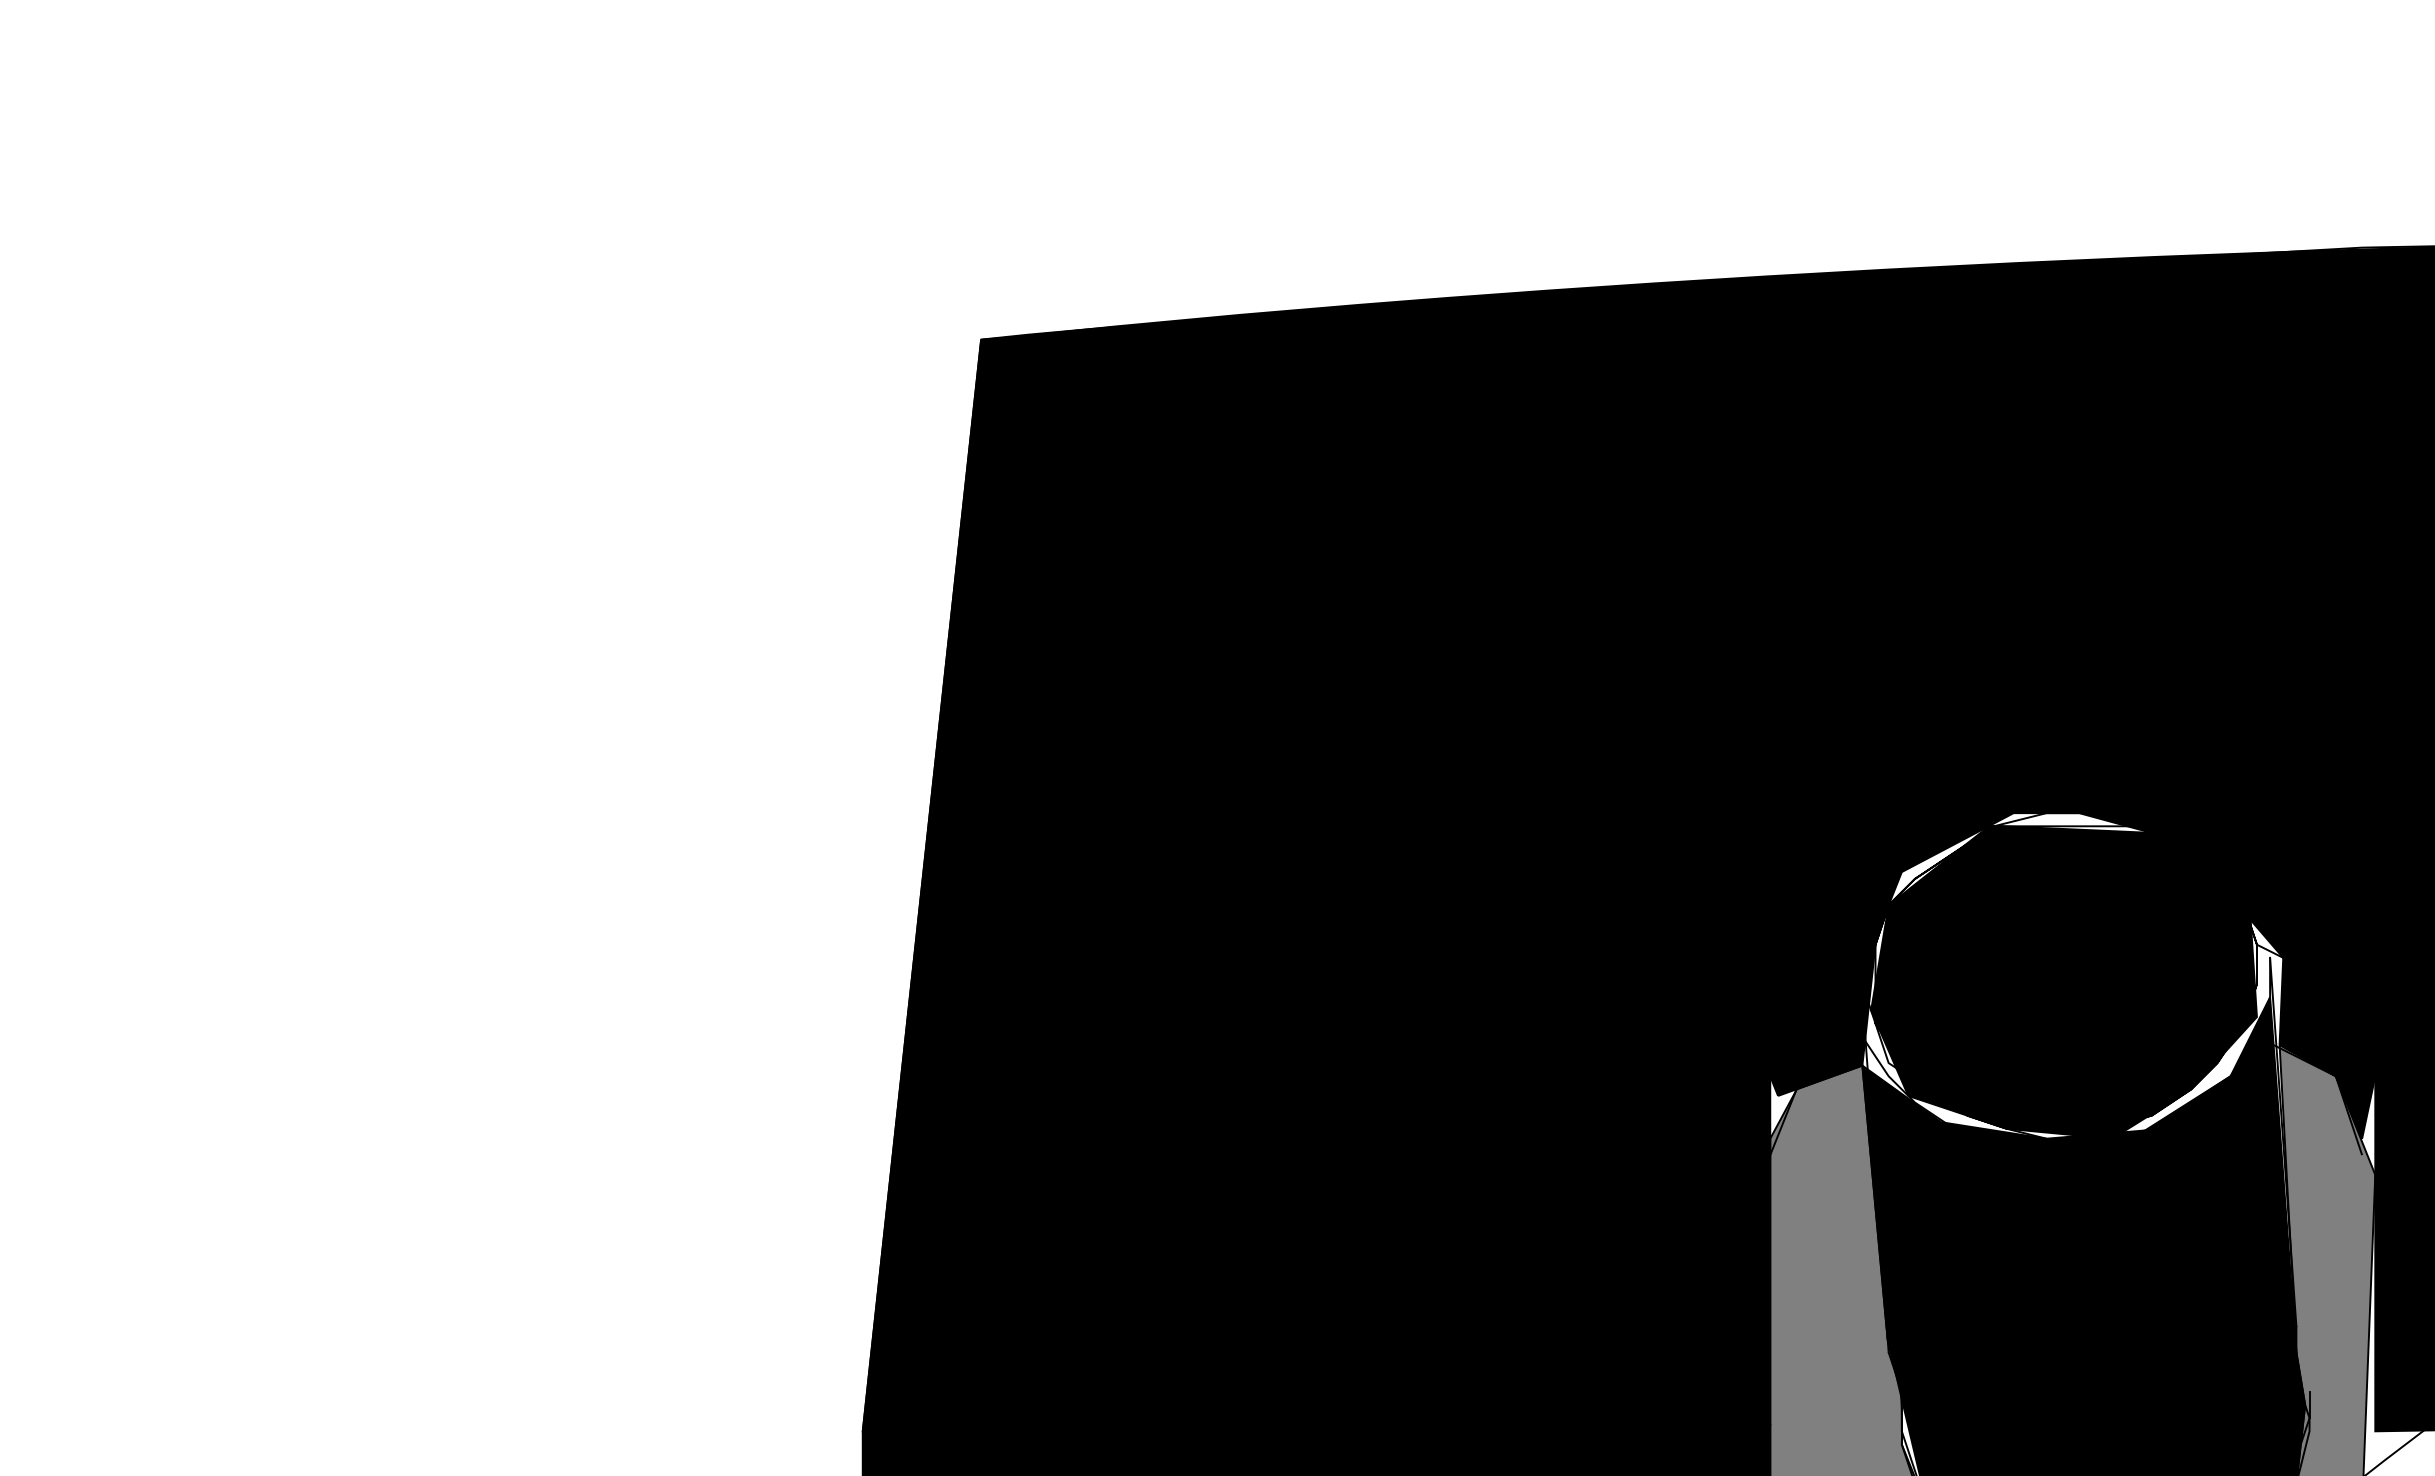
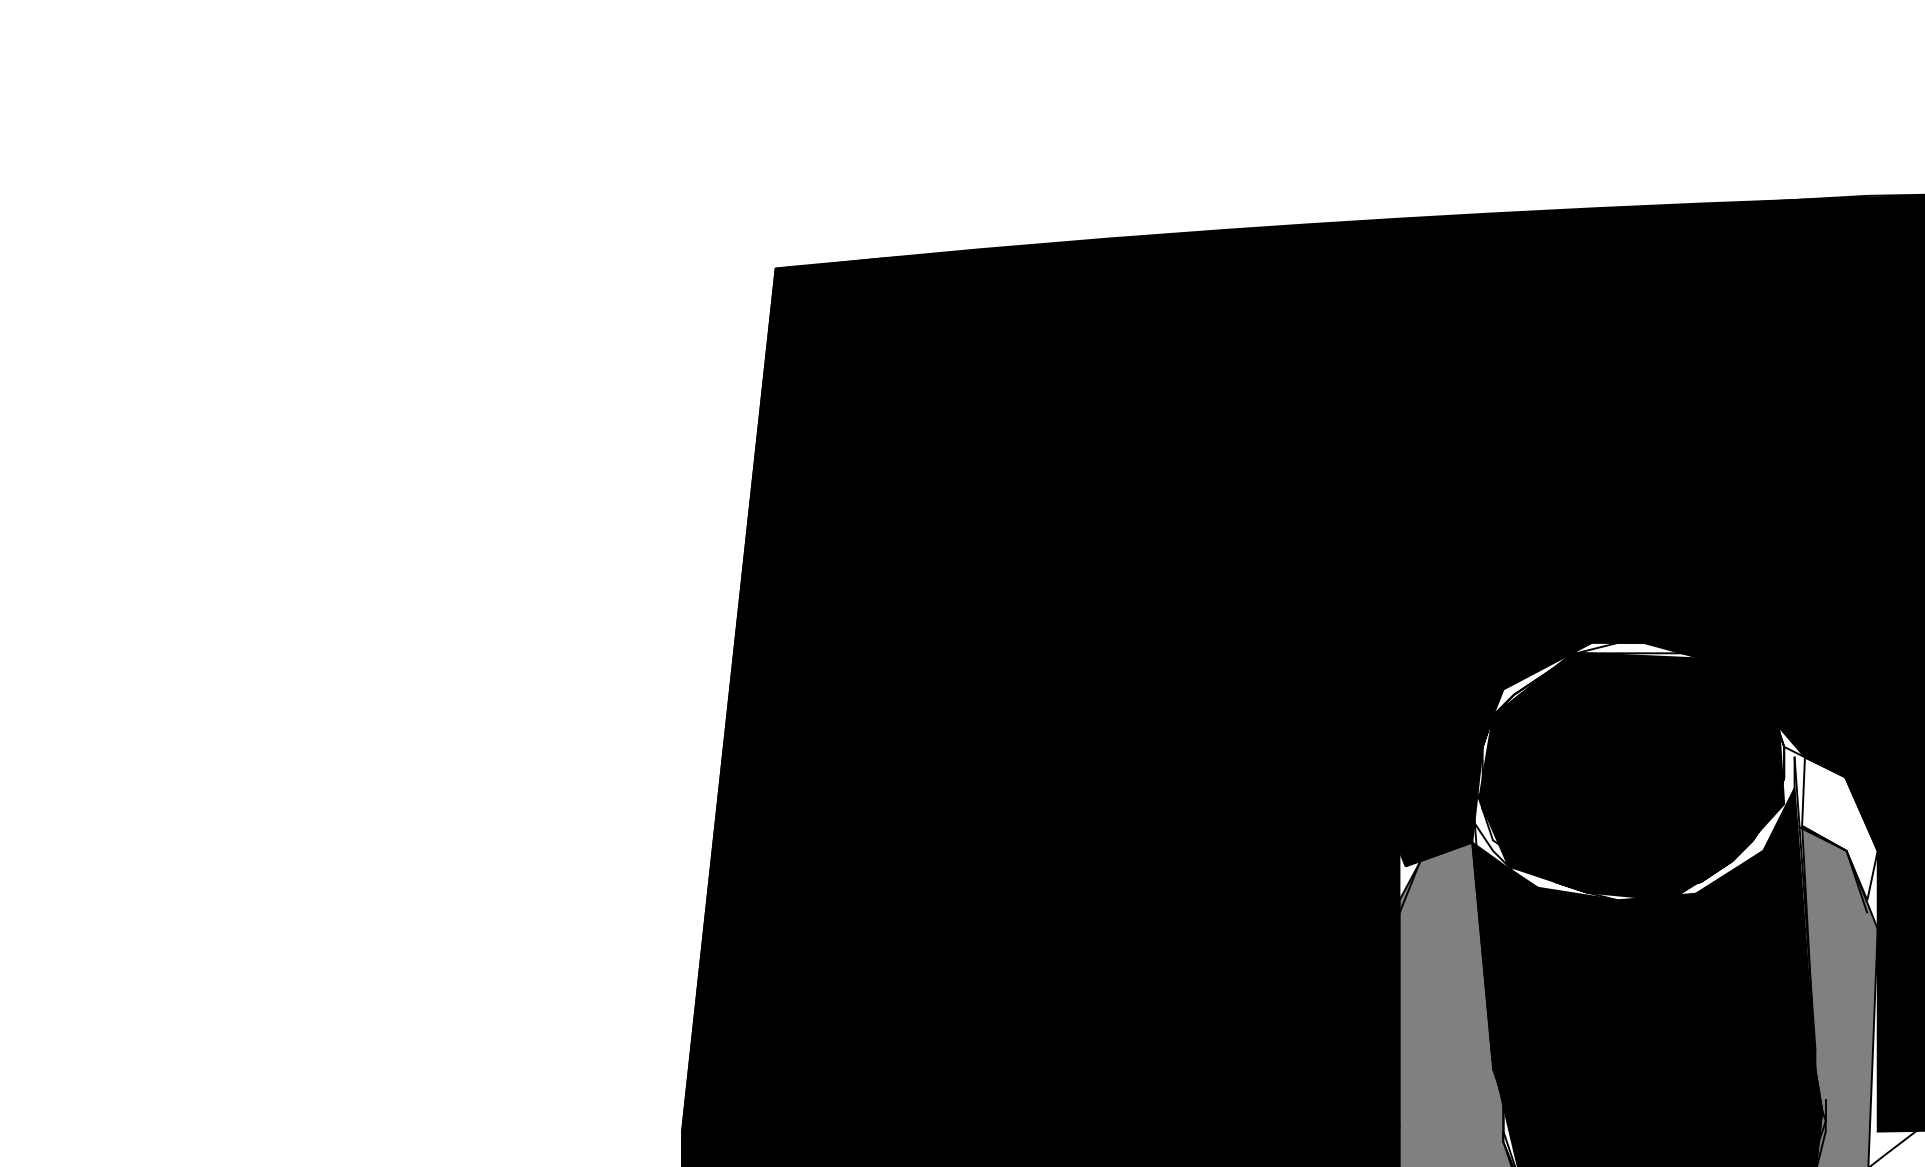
fill: (2327, 1047) -> (1839, 828), removed

